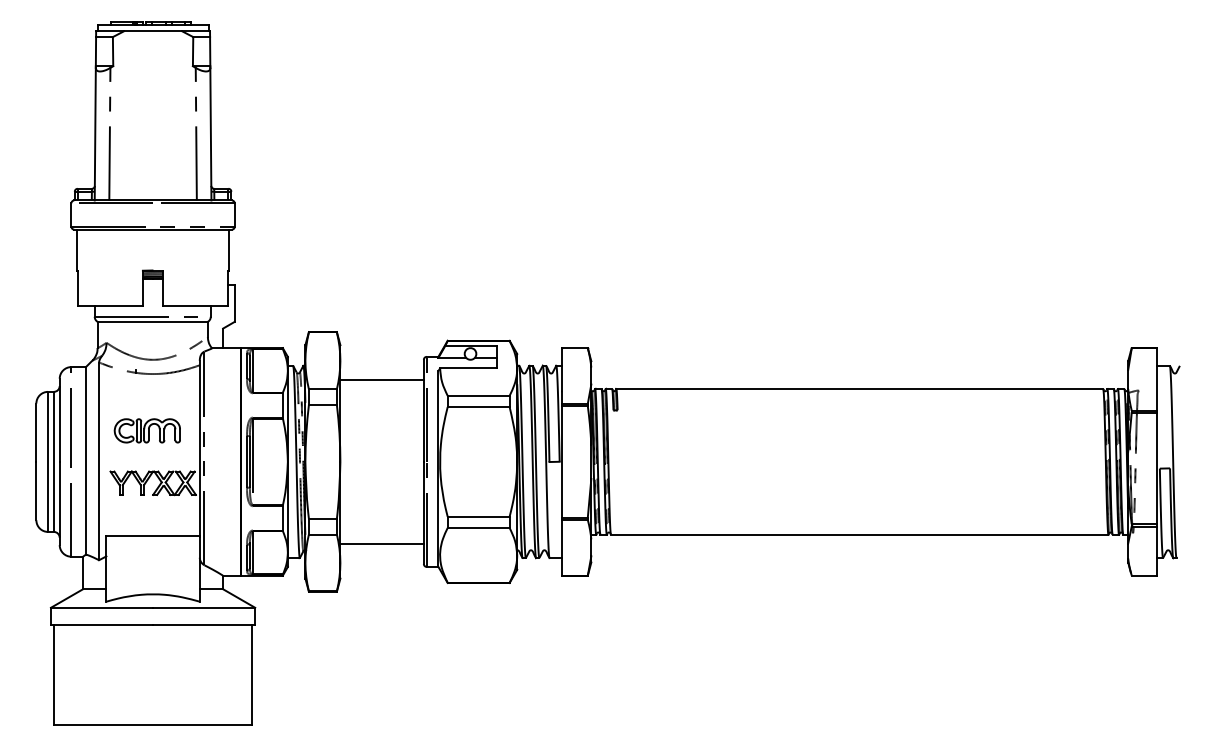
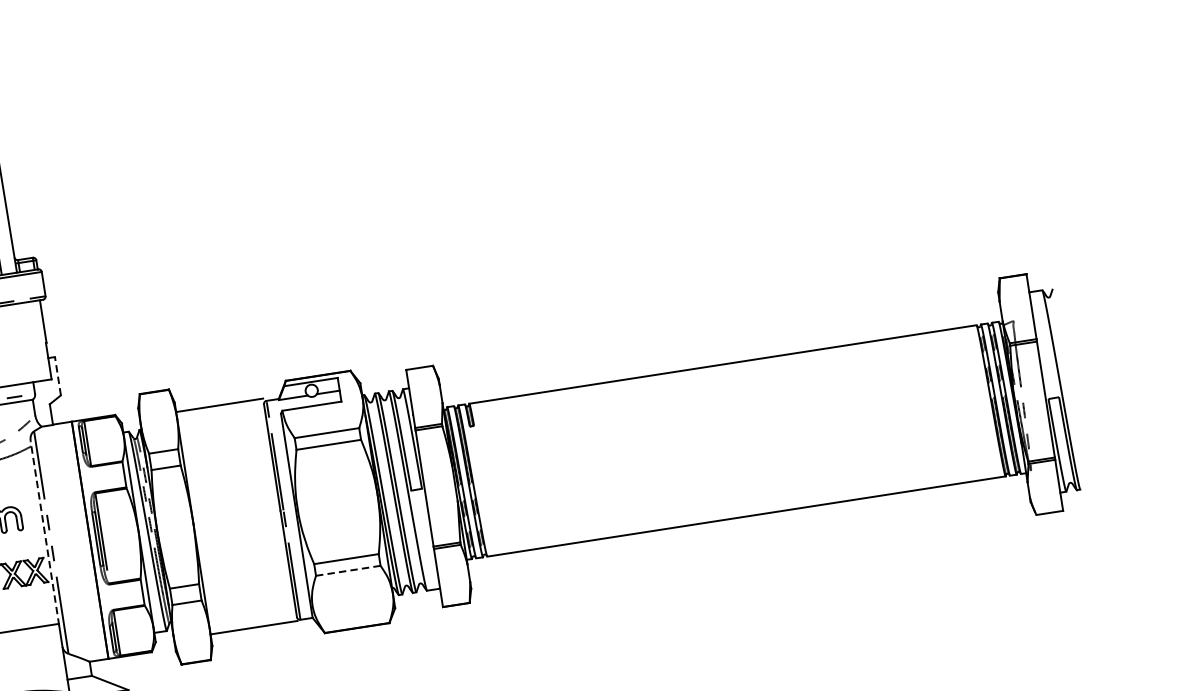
line: (234, 302) -> (57, 375), solid -> dashed
line: (381, 380) -> (219, 405), moved
line: (199, 448) -> (44, 533), solid -> dashed
line: (478, 527) -> (348, 570), solid -> dashed
line: (381, 543) -> (253, 627), moved

